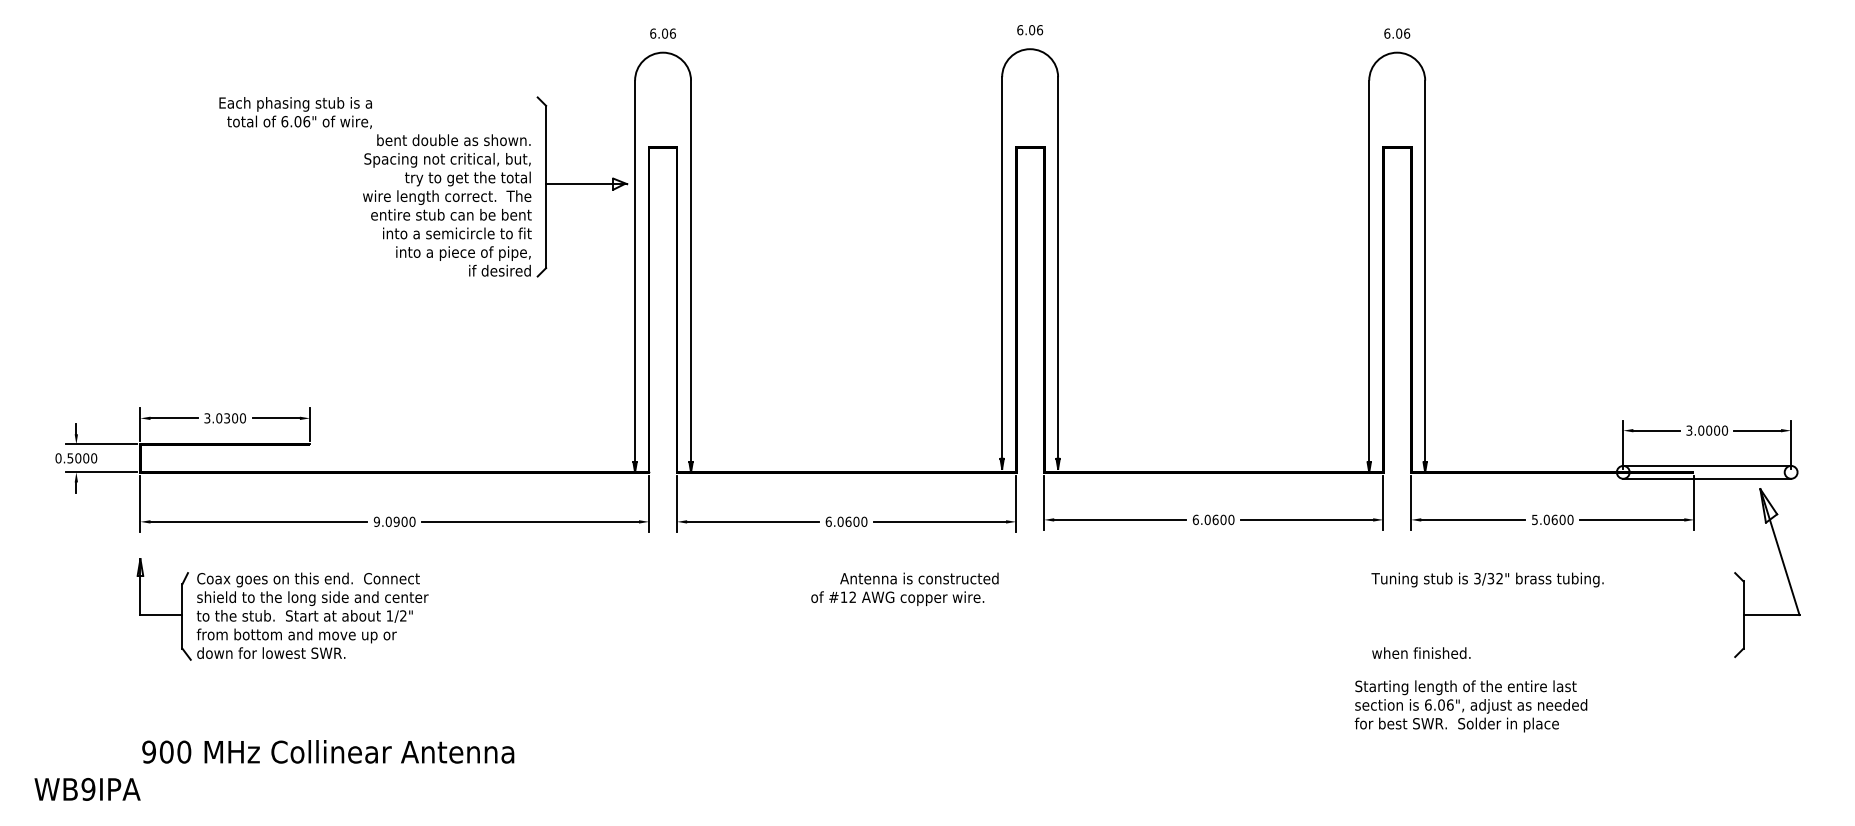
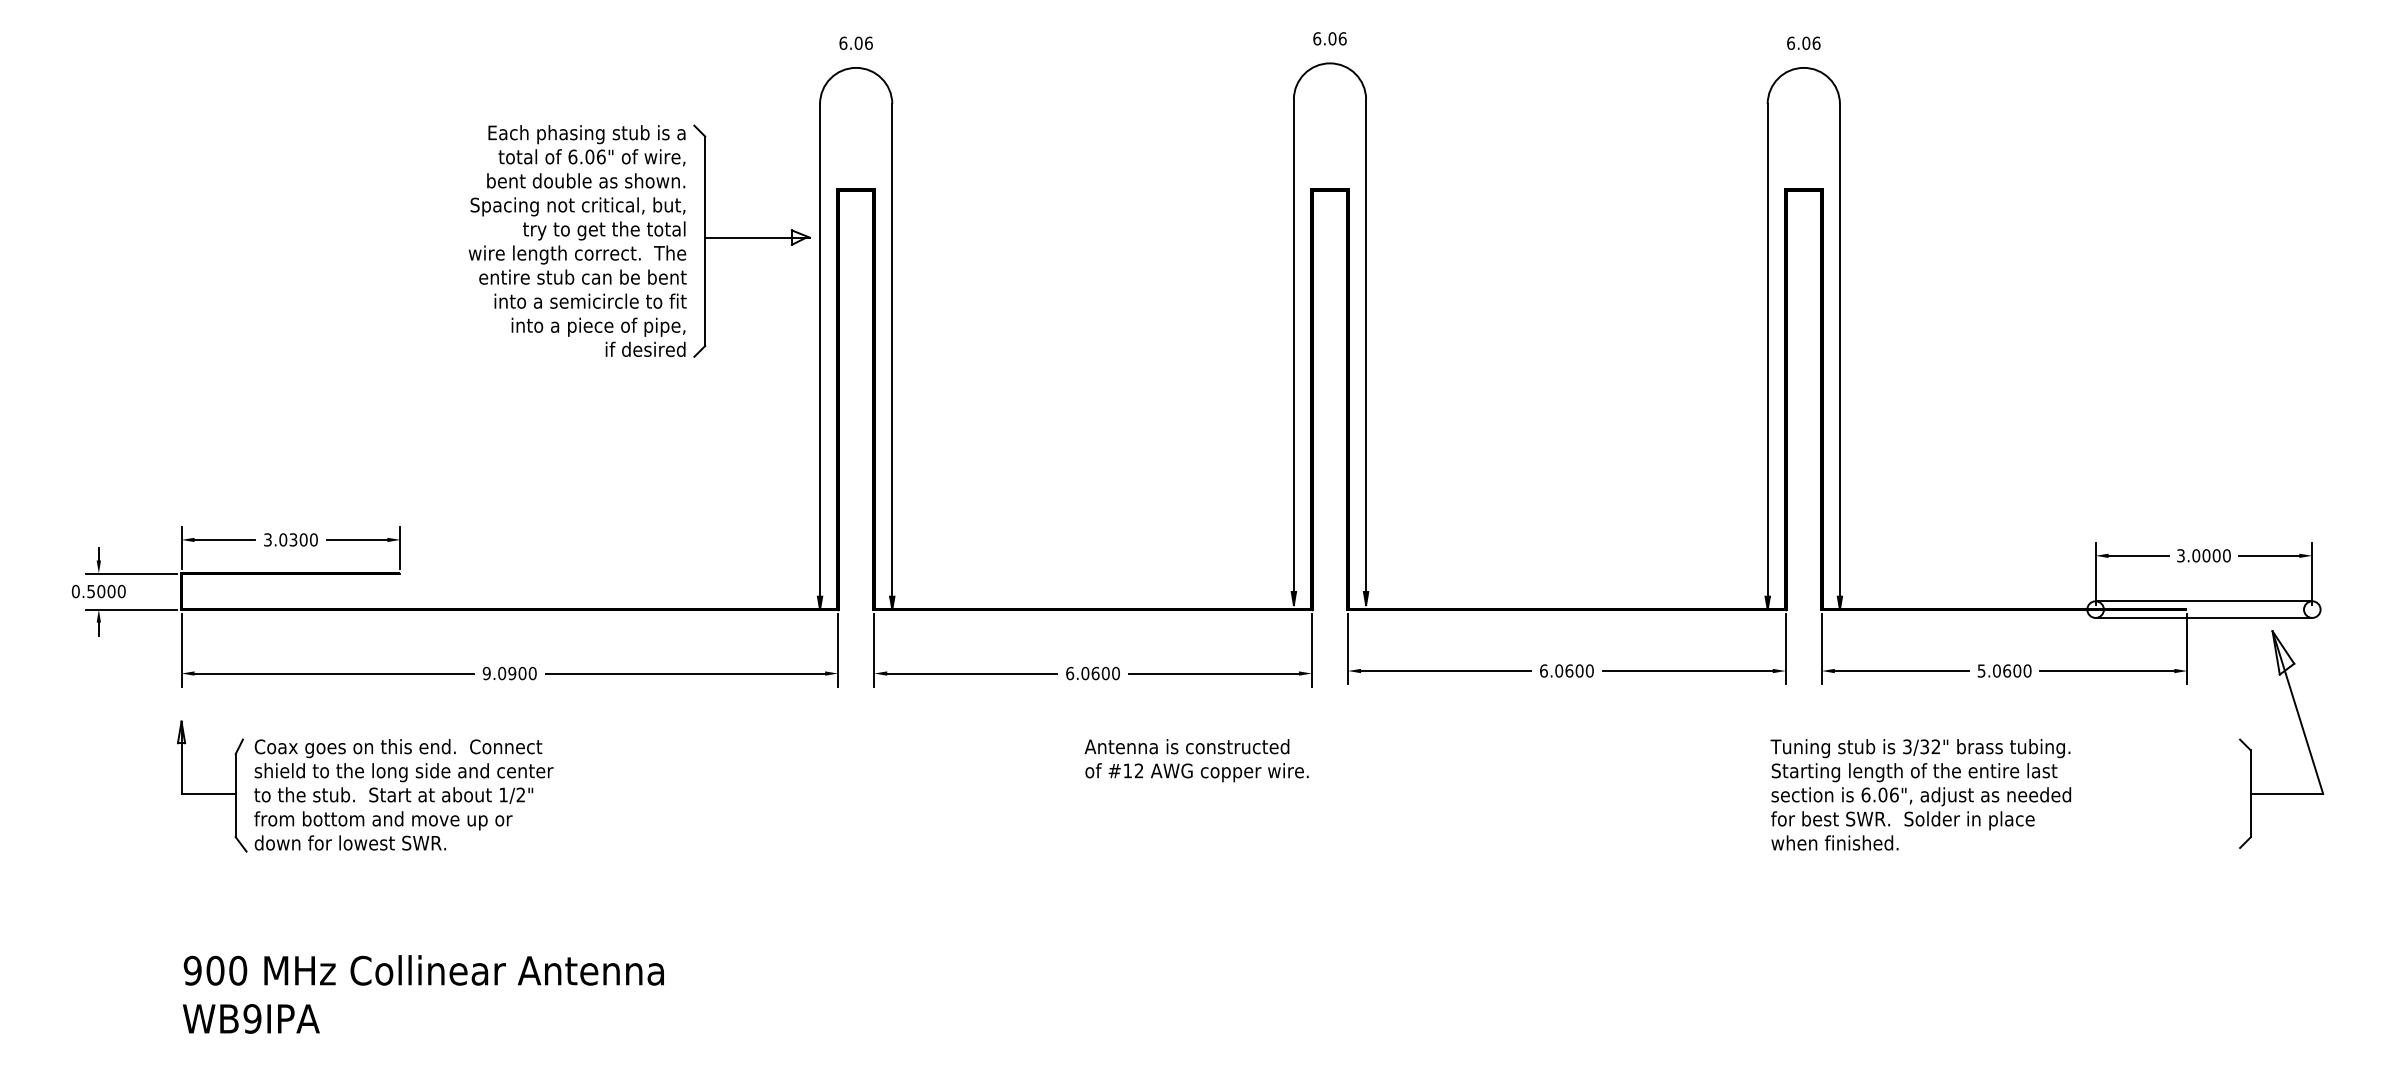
text: (295, 112) -> (586, 145), moved
text: (897, 598) -> (1196, 772), moved
text: (1471, 706) -> (1921, 796), moved
text: (87, 789) -> (251, 1018), moved

